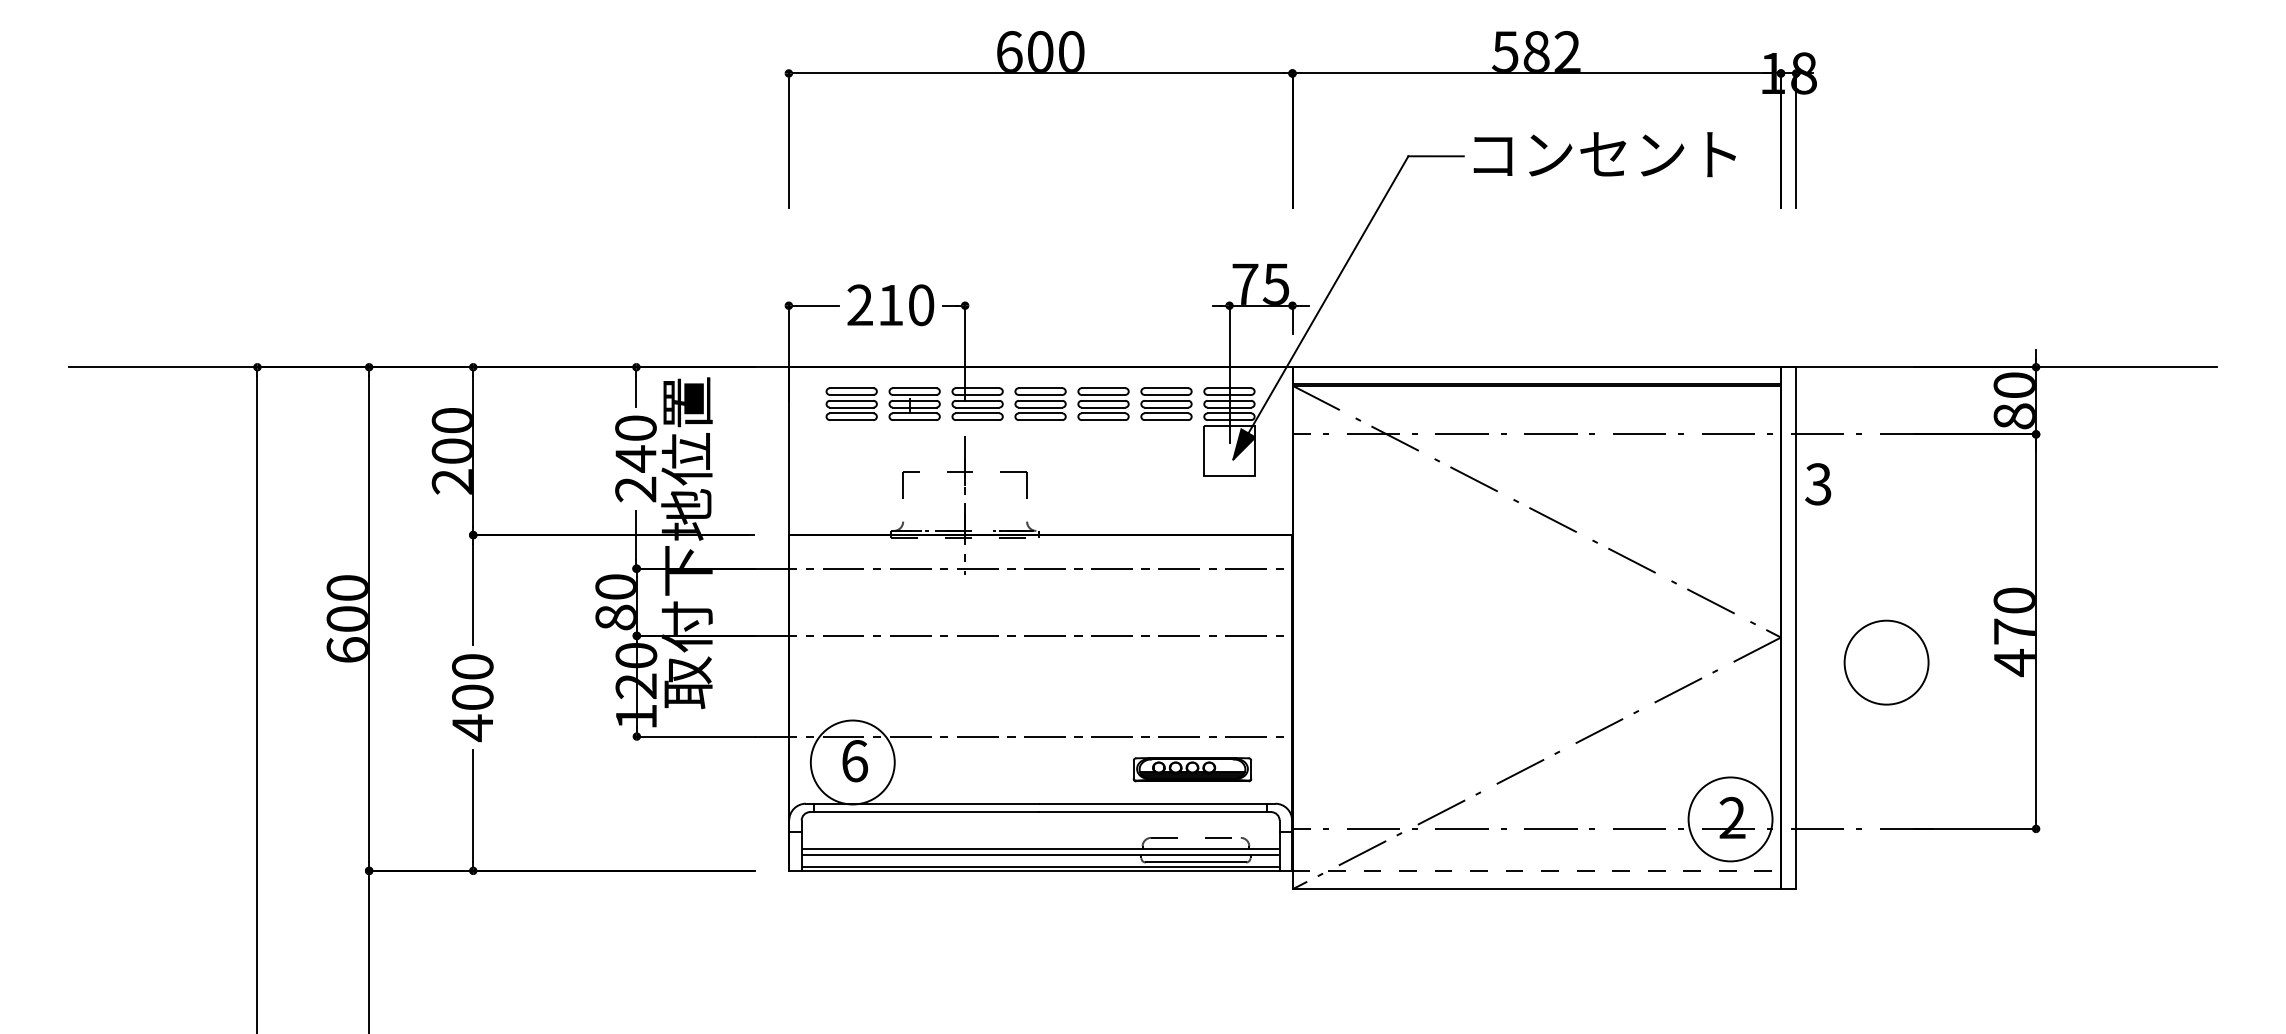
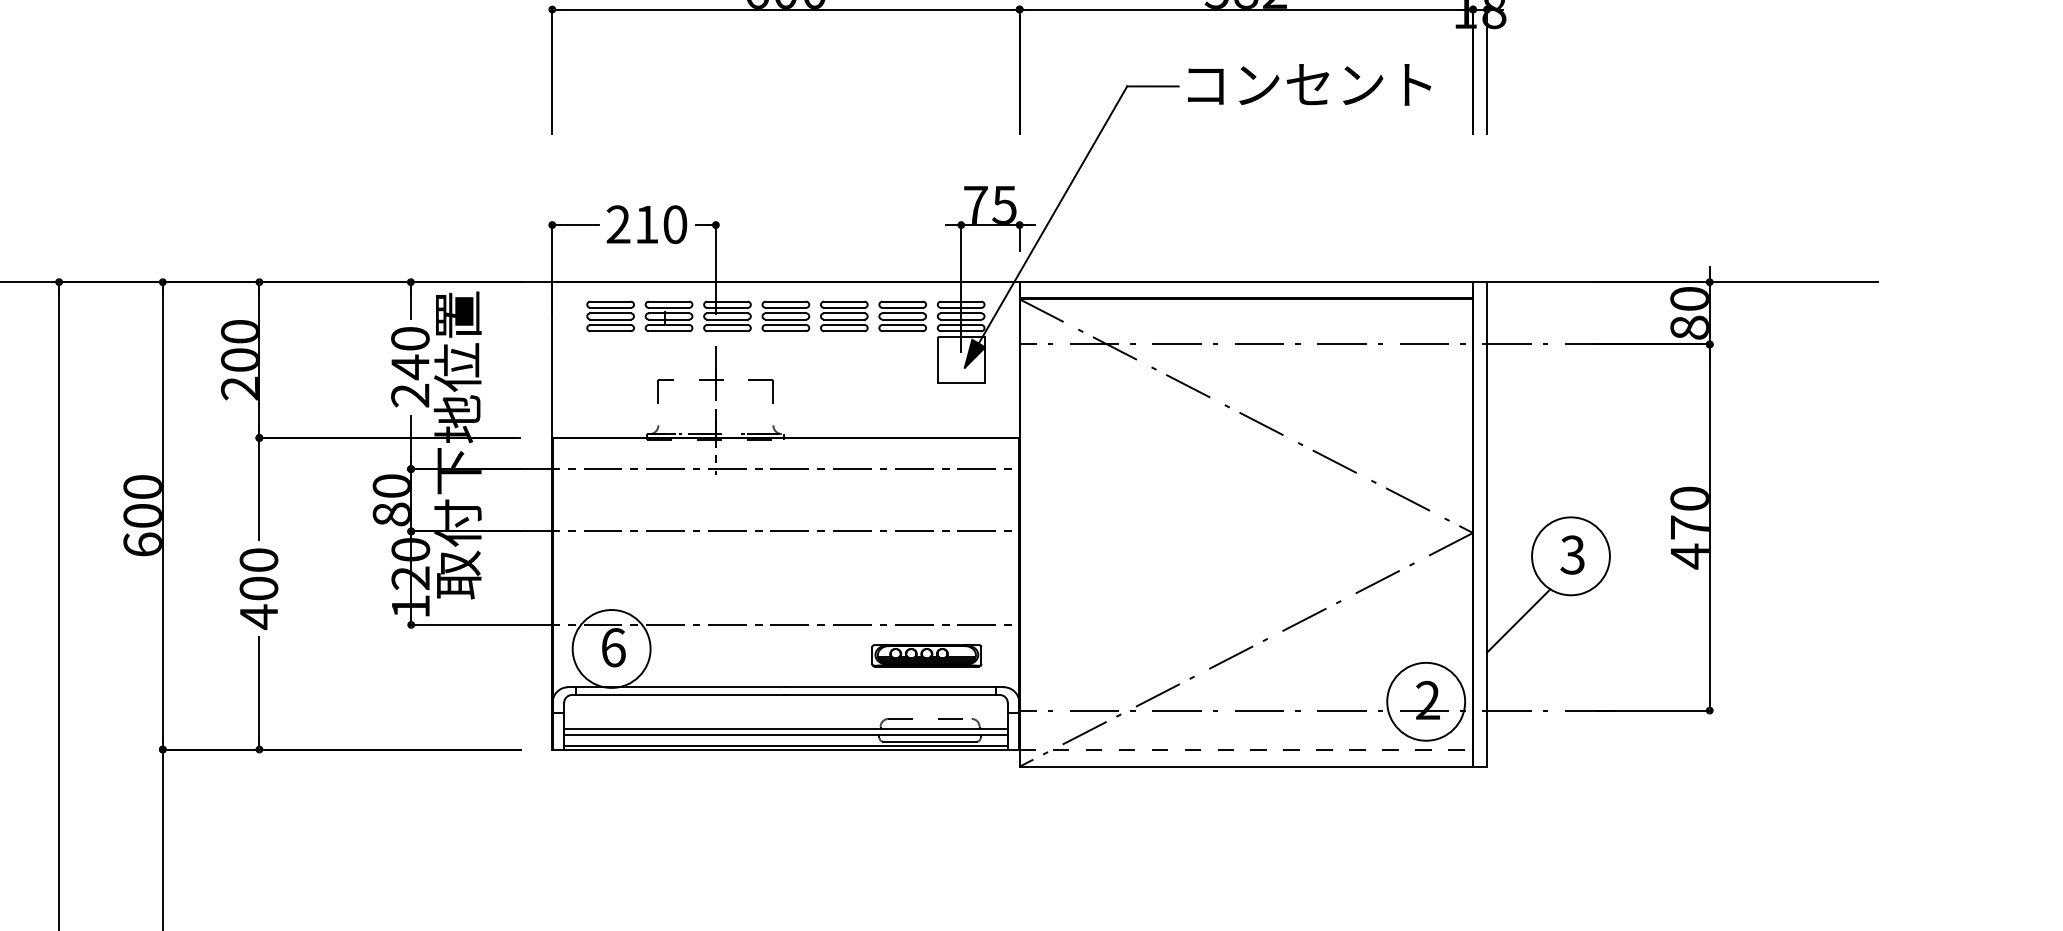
text: (1818, 484) -> (1572, 555), moved
line: (1830, 732) -> (1518, 621), added

